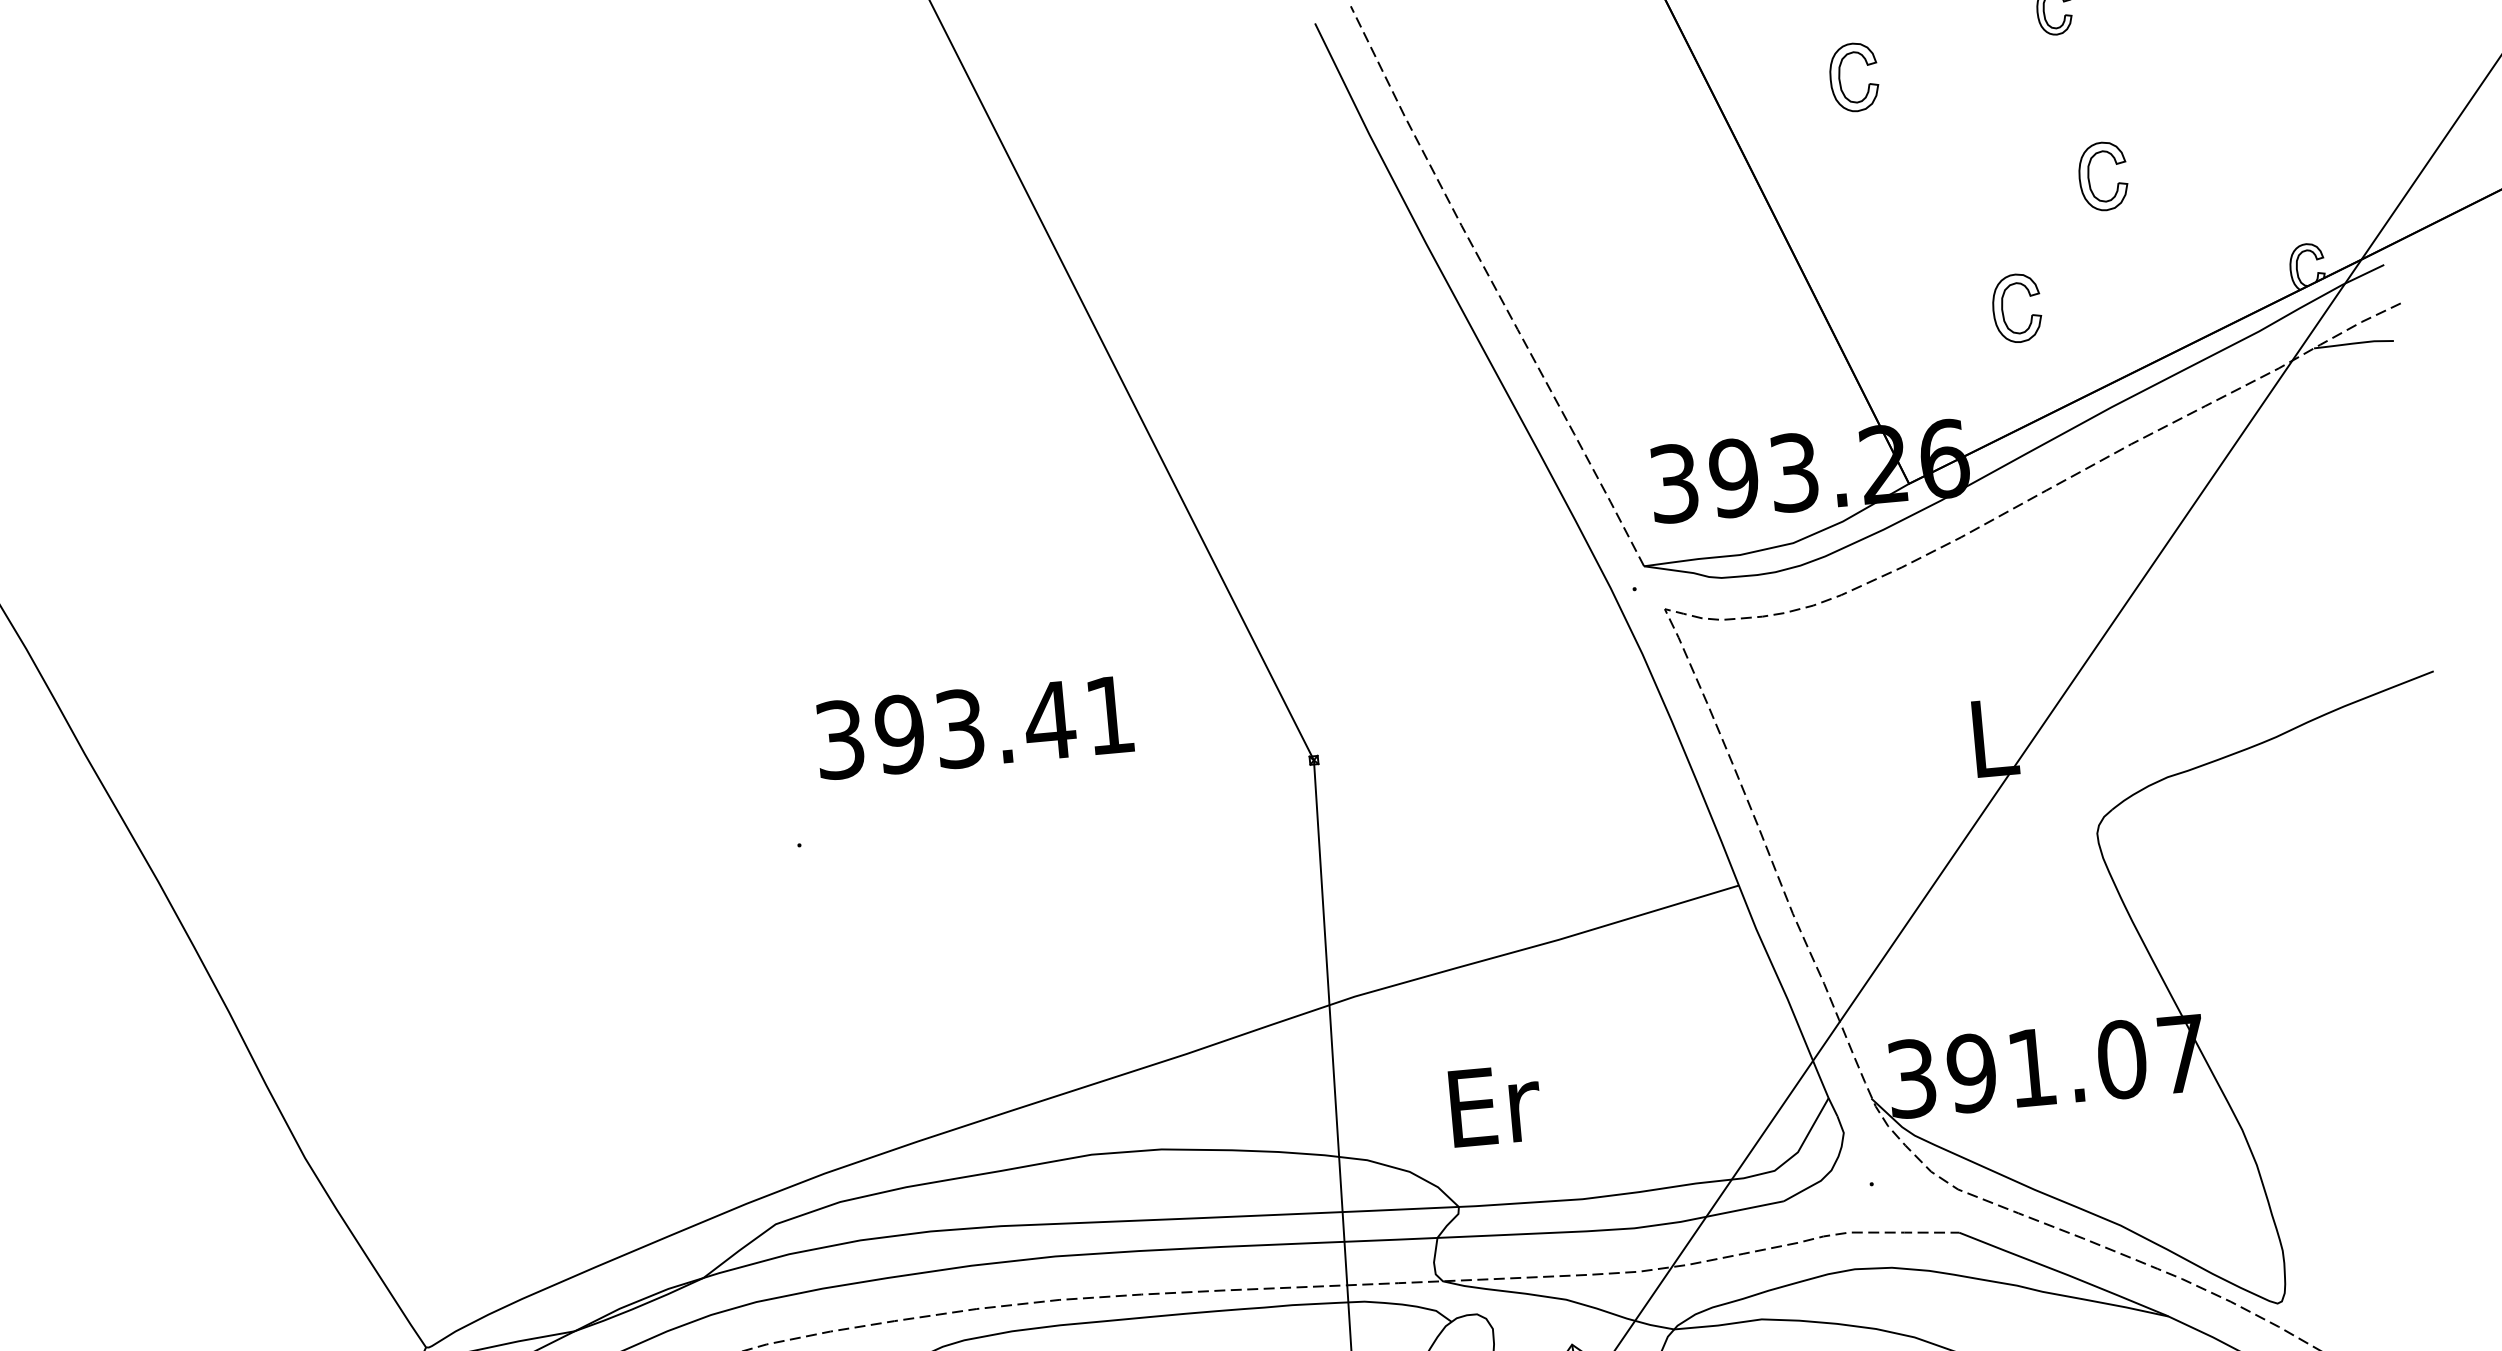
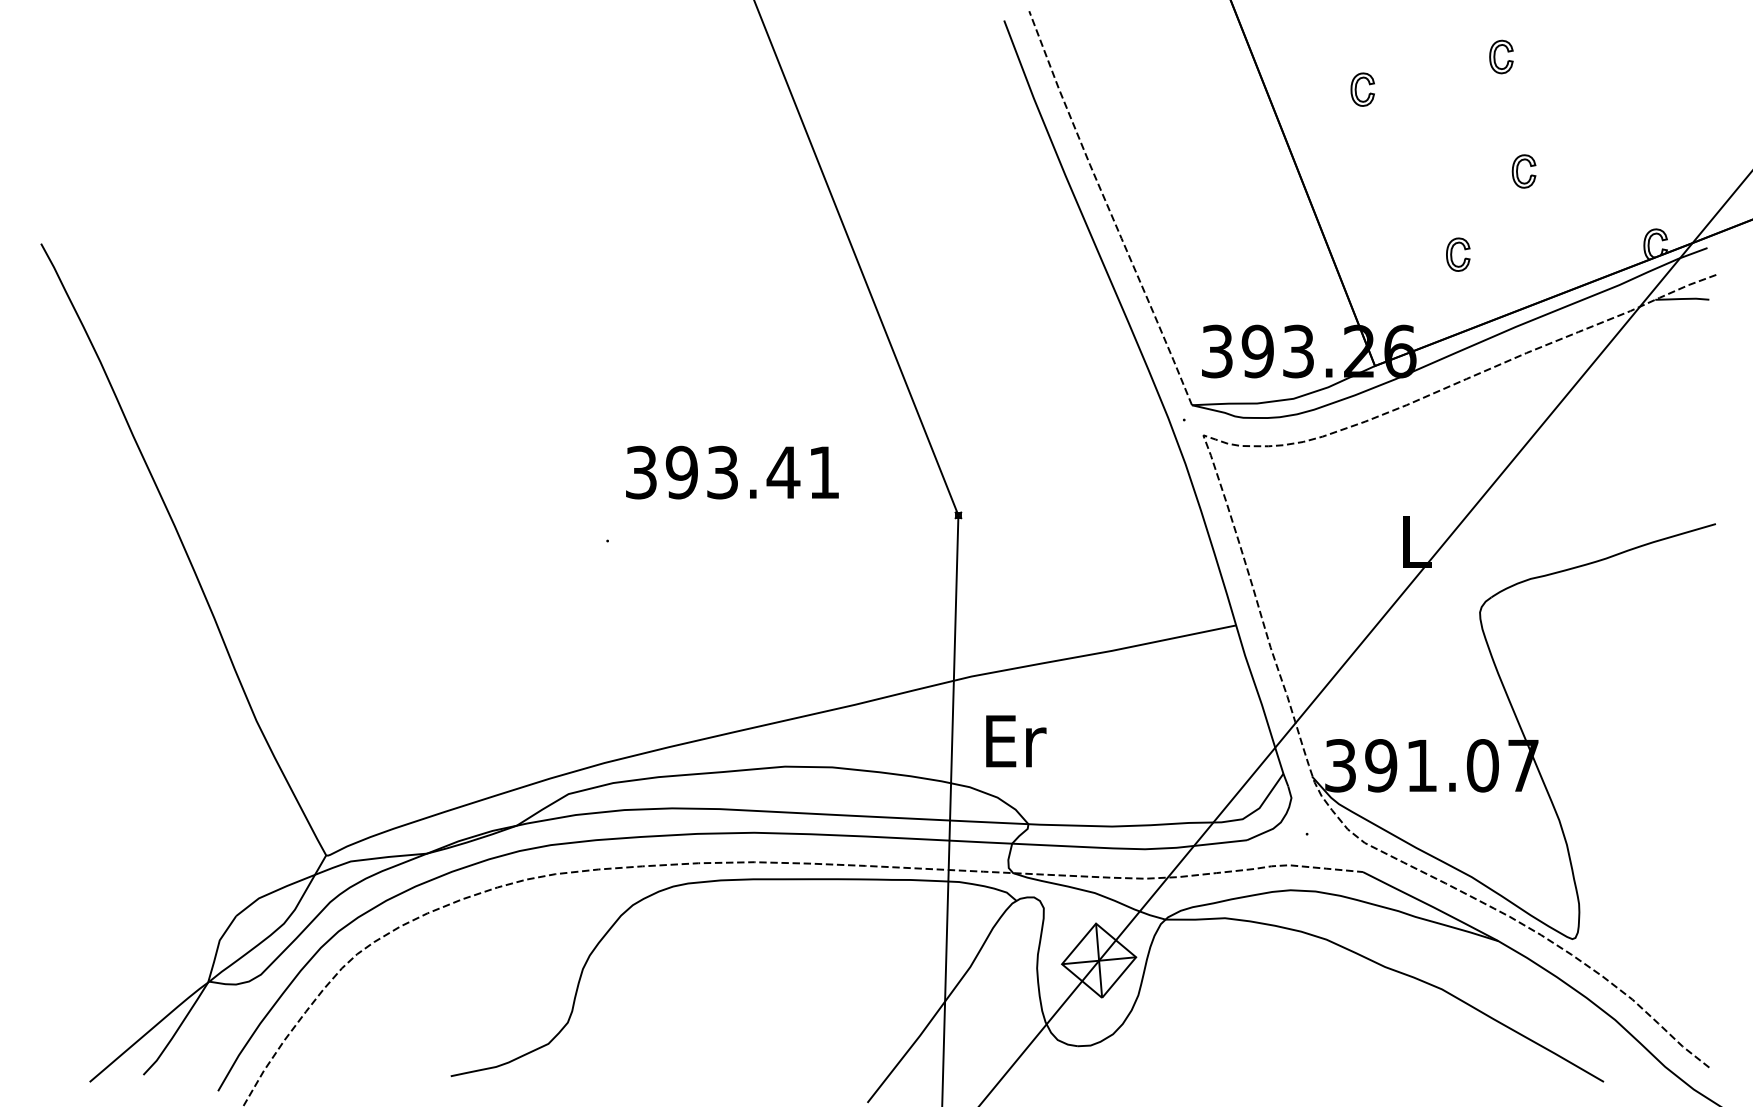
part: (1853, 77) -> (1362, 89), size x0.71
part: (2102, 176) -> (1523, 171), size x0.71
part: (2017, 307) -> (1458, 254), size x0.71
text: (1495, 1105) -> (1016, 741), moved

